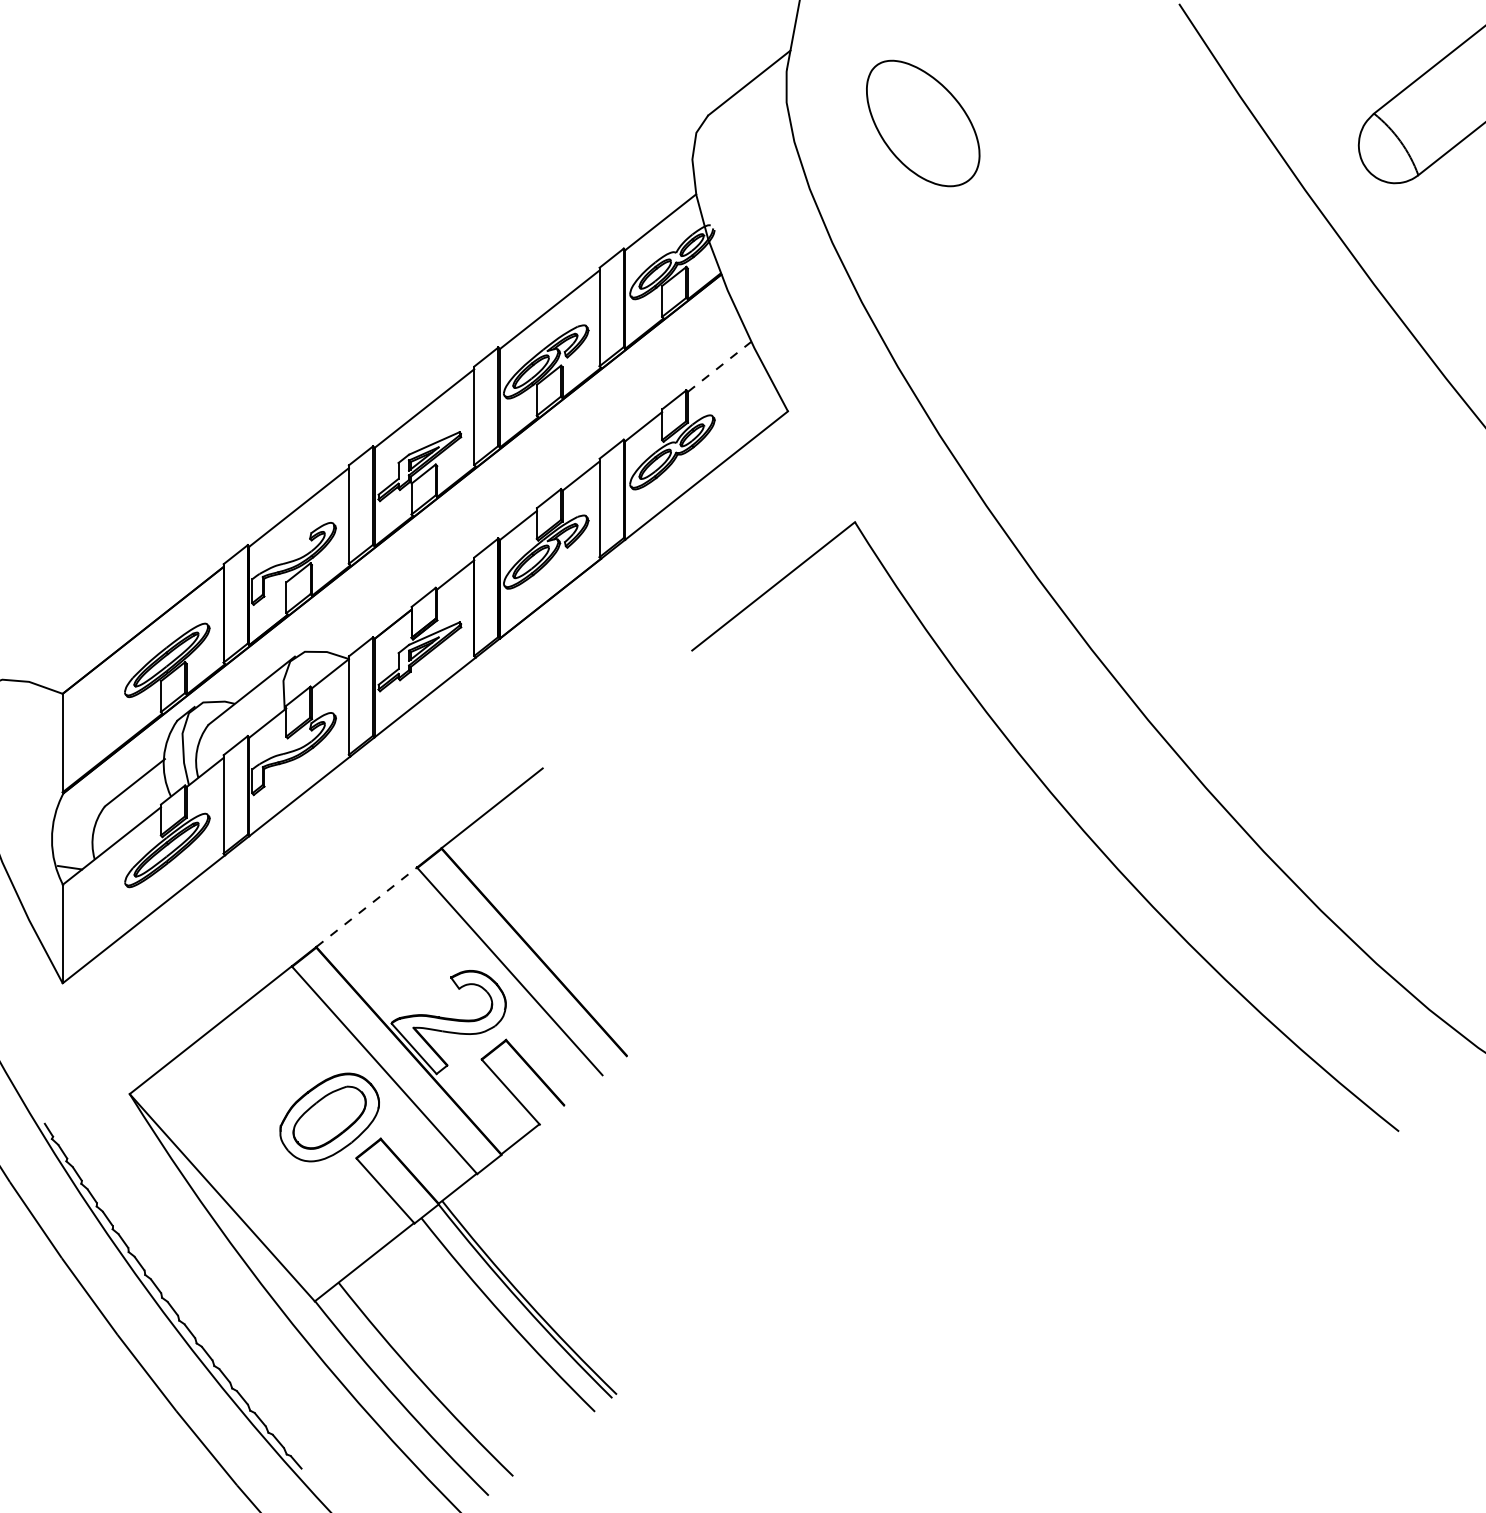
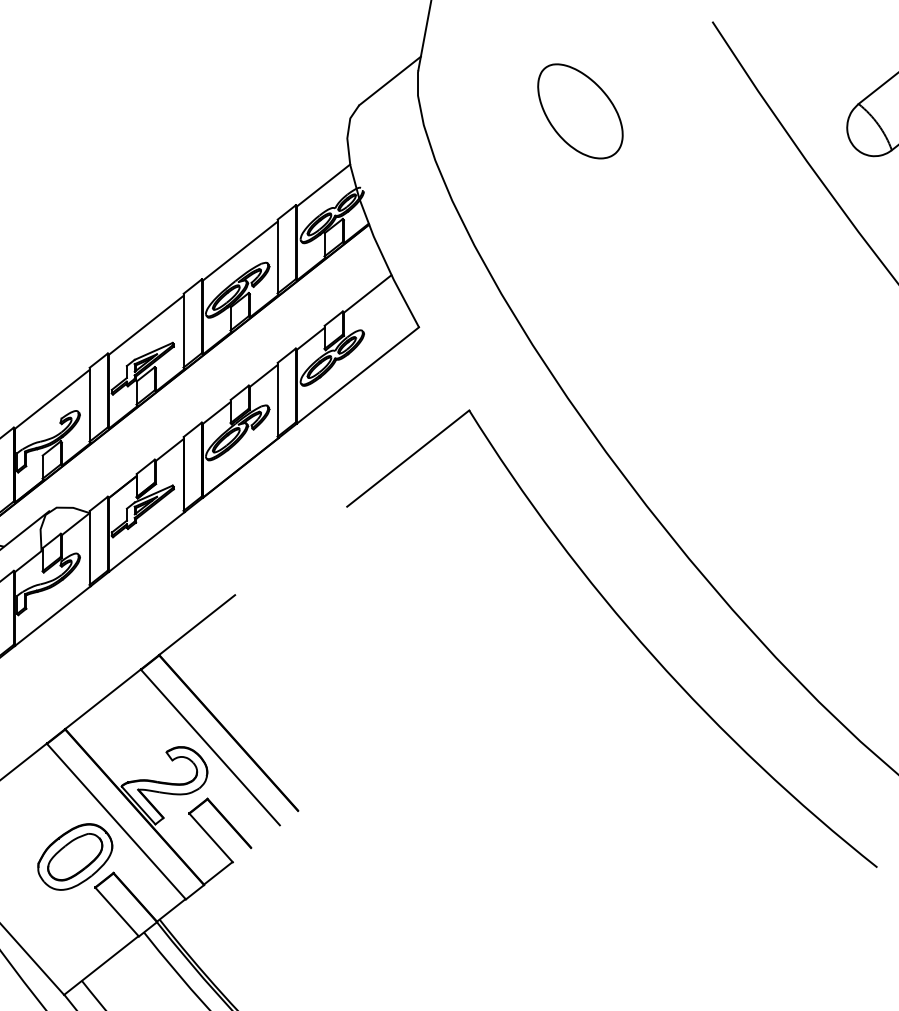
part: (923, 123) -> (580, 111), moved
line: (719, 366) -> (367, 293), dashed -> solid
line: (367, 906) -> (103, 698), dashed -> solid

